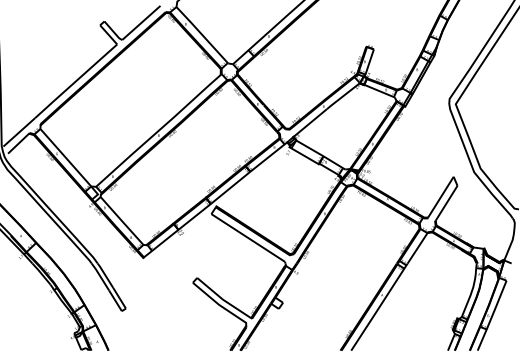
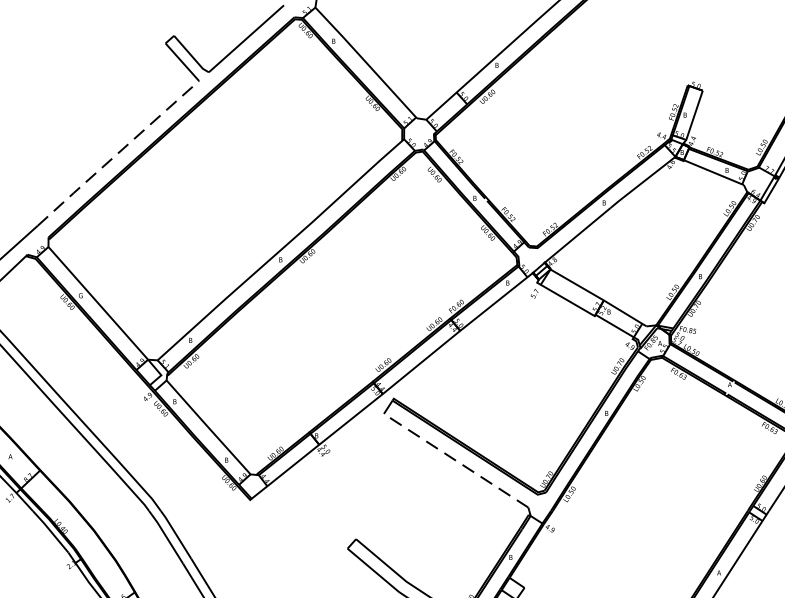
line: (76, 81) -> (119, 153), solid -> dashed
line: (248, 237) -> (456, 459), solid -> dashed

